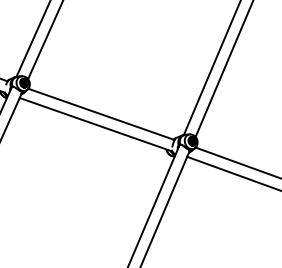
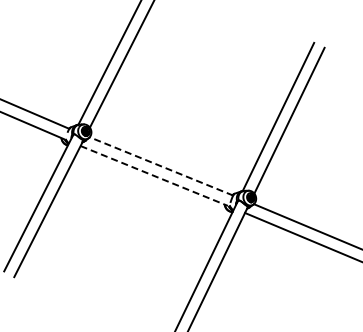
line: (101, 114) -> (161, 166), solid -> dashed
line: (95, 124) -> (154, 176), solid -> dashed

